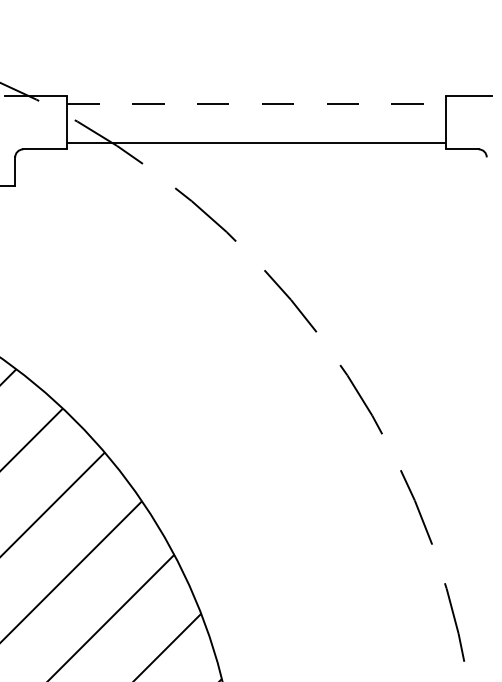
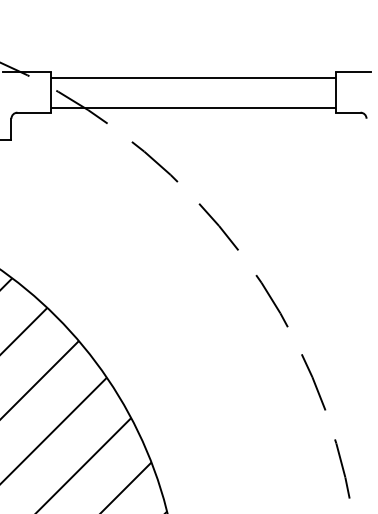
line: (256, 103) -> (193, 78), dashed -> solid

